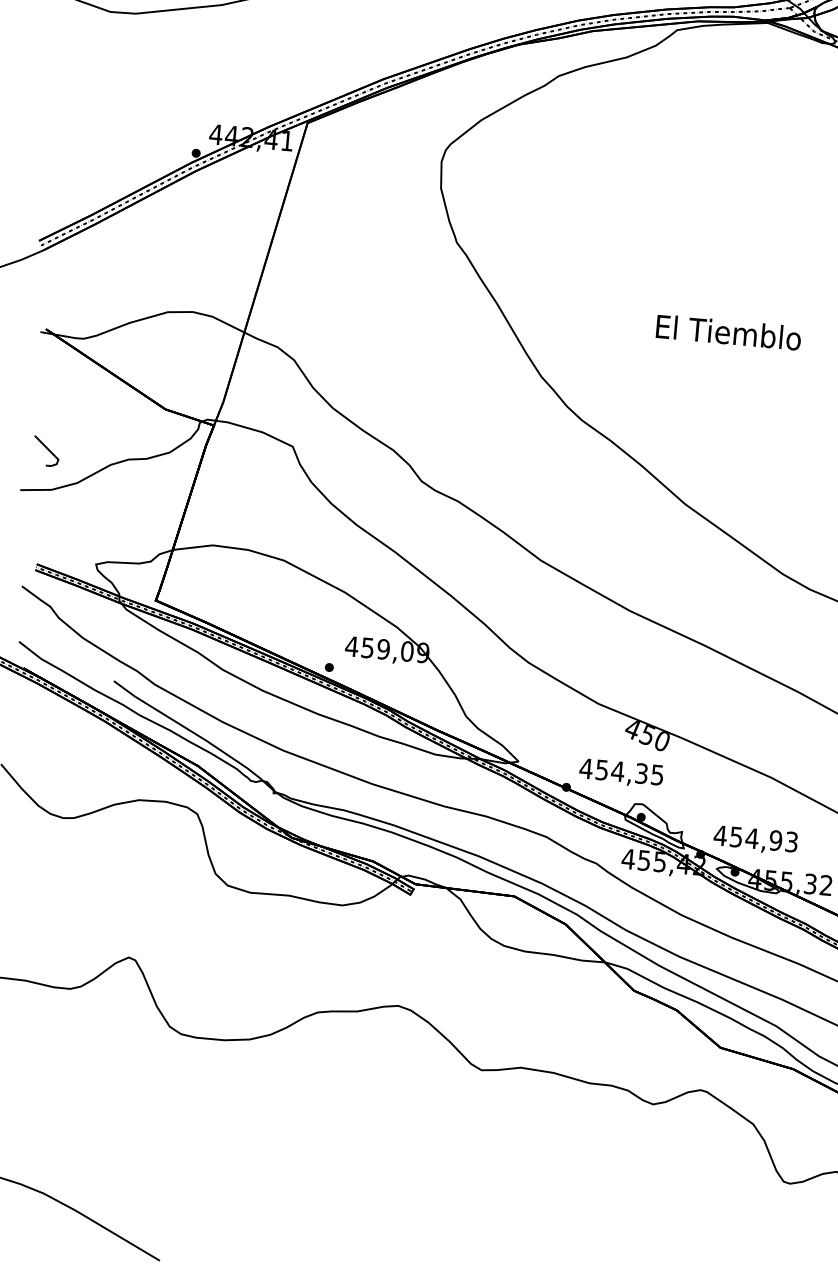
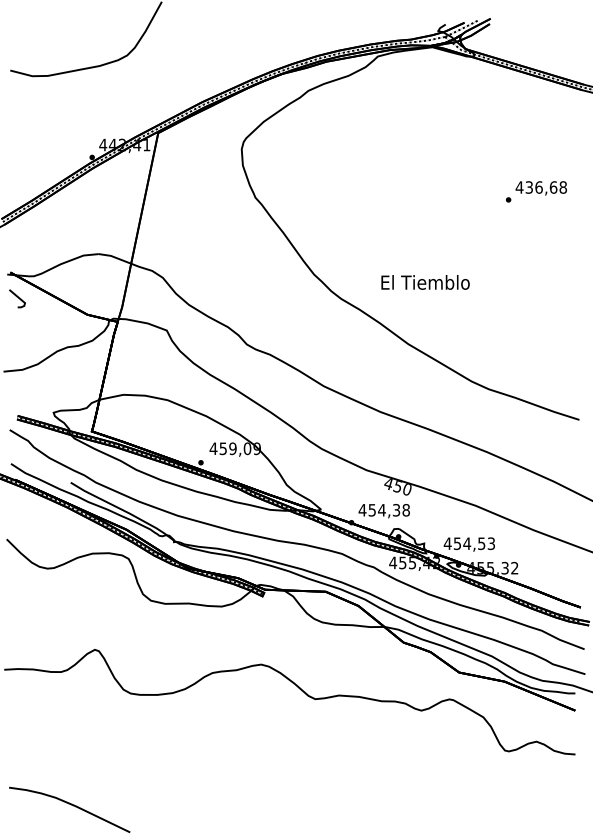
text: (728, 332) -> (425, 282), moved
line: (46, 449) -> (17, 297), moved
text: (656, 775) -> (405, 510), 454,35 -> 454,38
text: (775, 840) -> (481, 543), 454,93 -> 454,53

